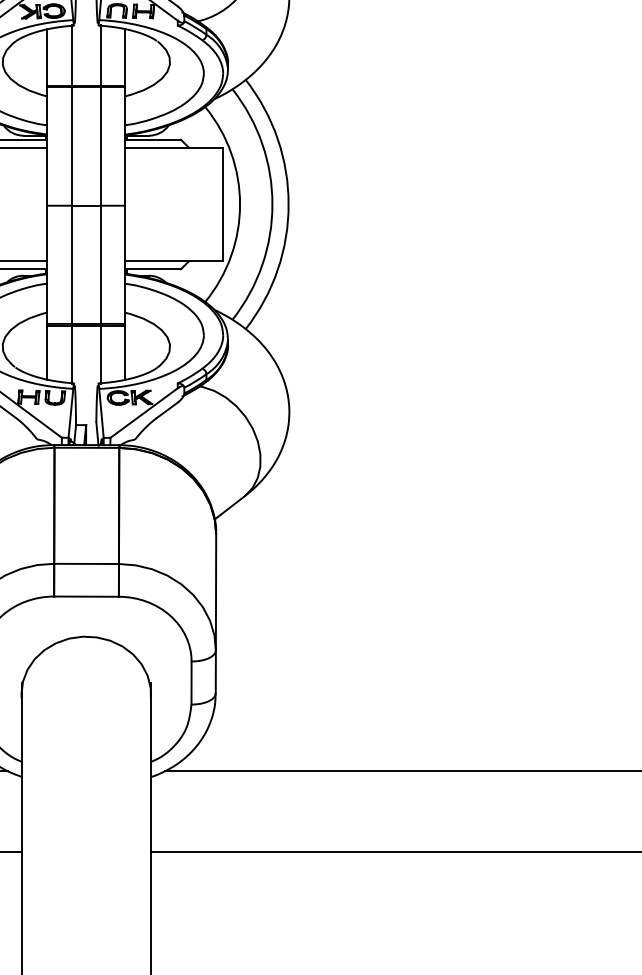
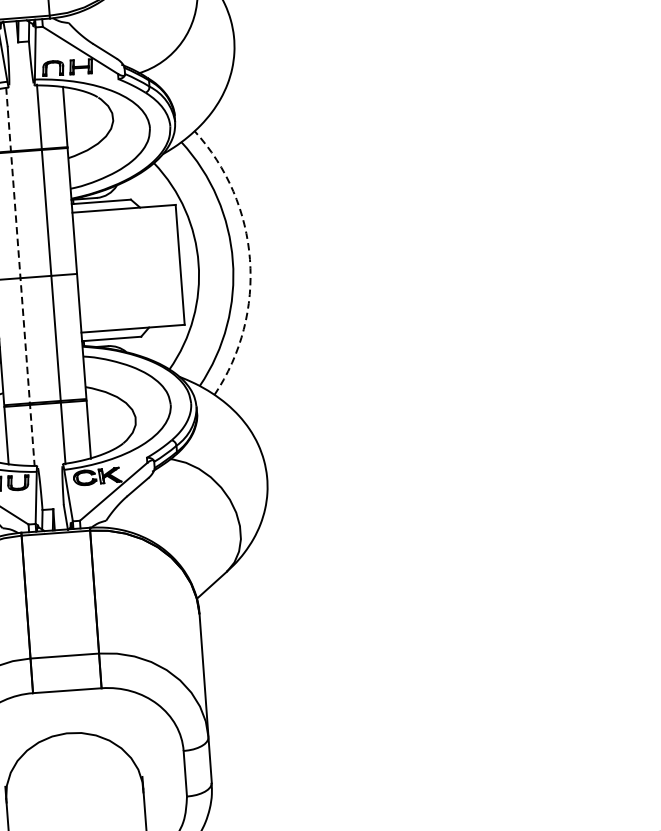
arc: (288, 204) -> (249, 259), solid -> dashed
line: (71, 205) -> (20, 277), solid -> dashed

